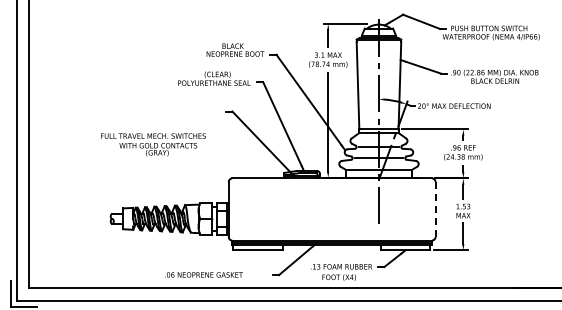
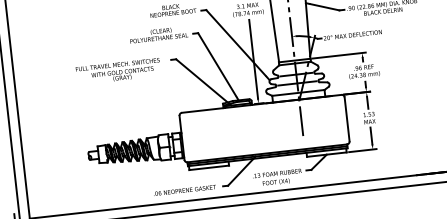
text: (153, 144) -> (118, 71), moved
line: (435, 209) -> (347, 119), dashed -> solid
text: (203, 274) -> (184, 190), moved

